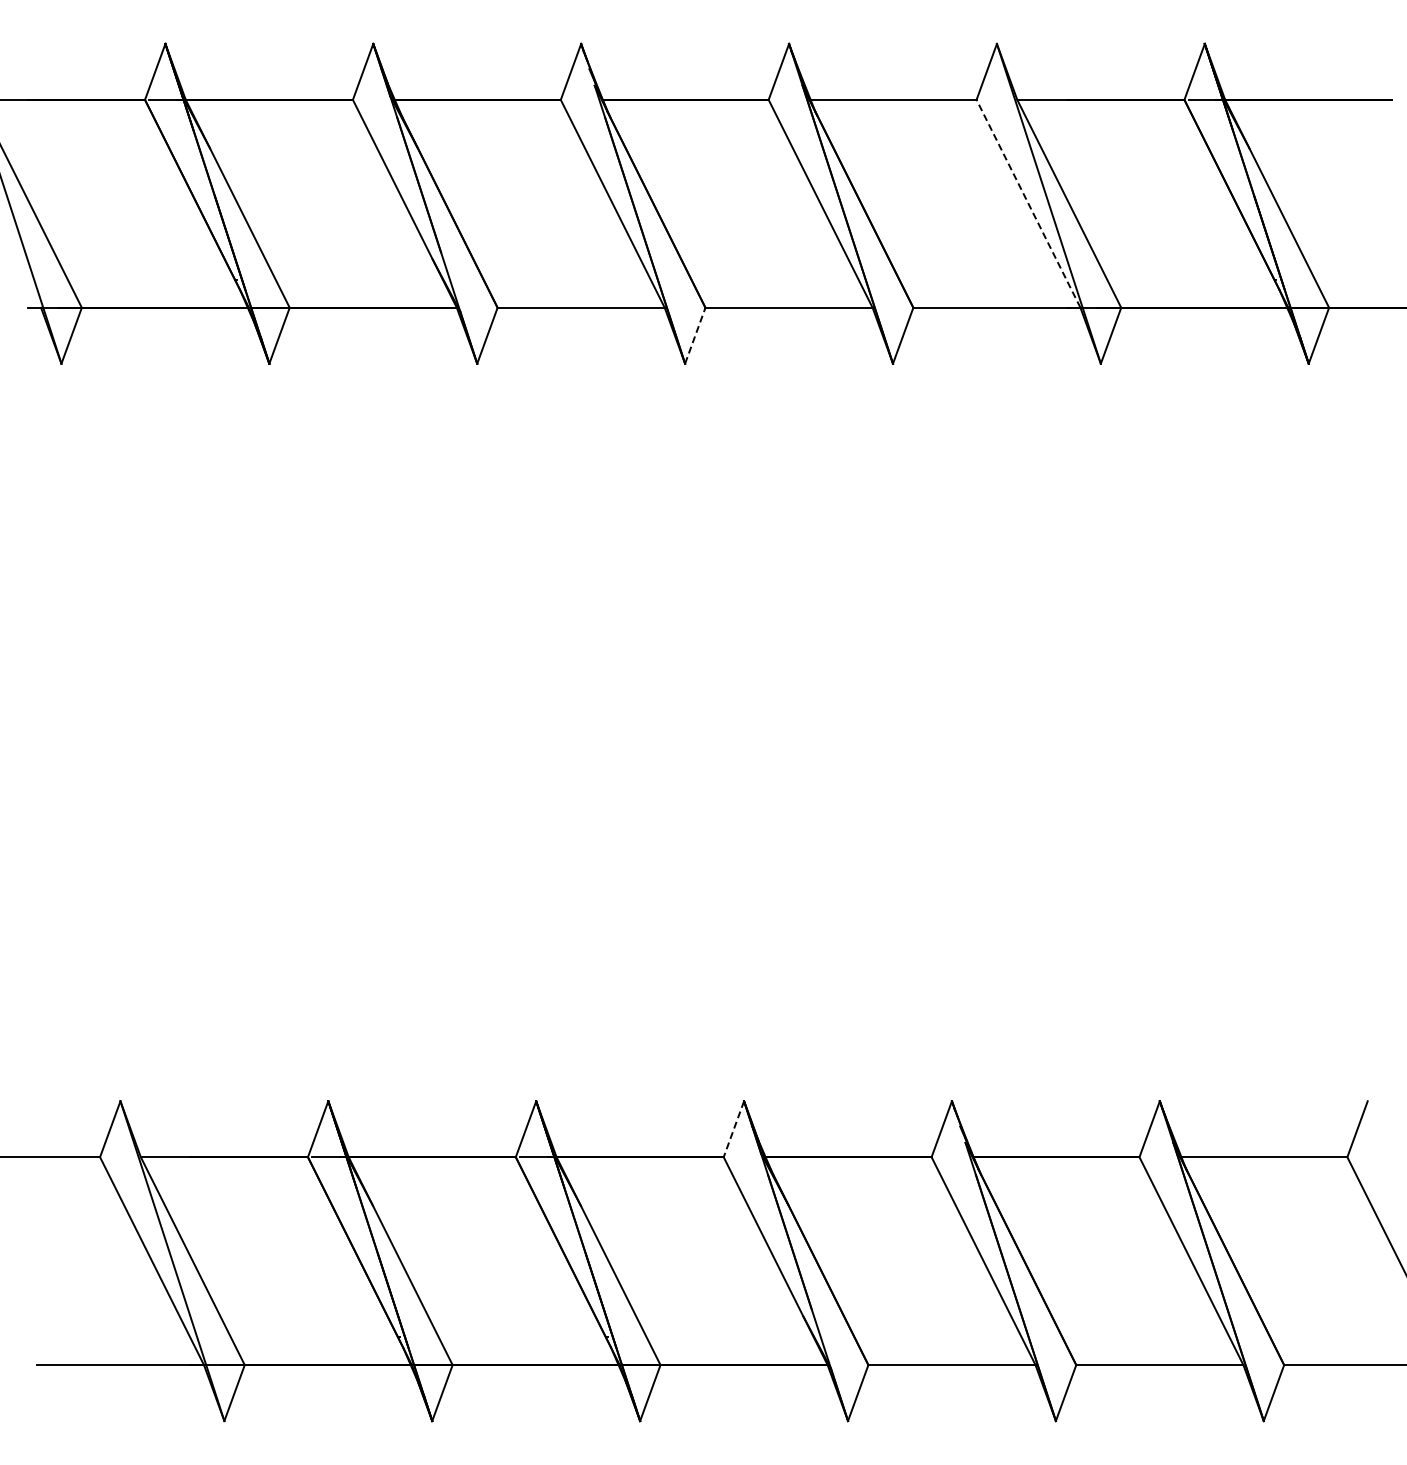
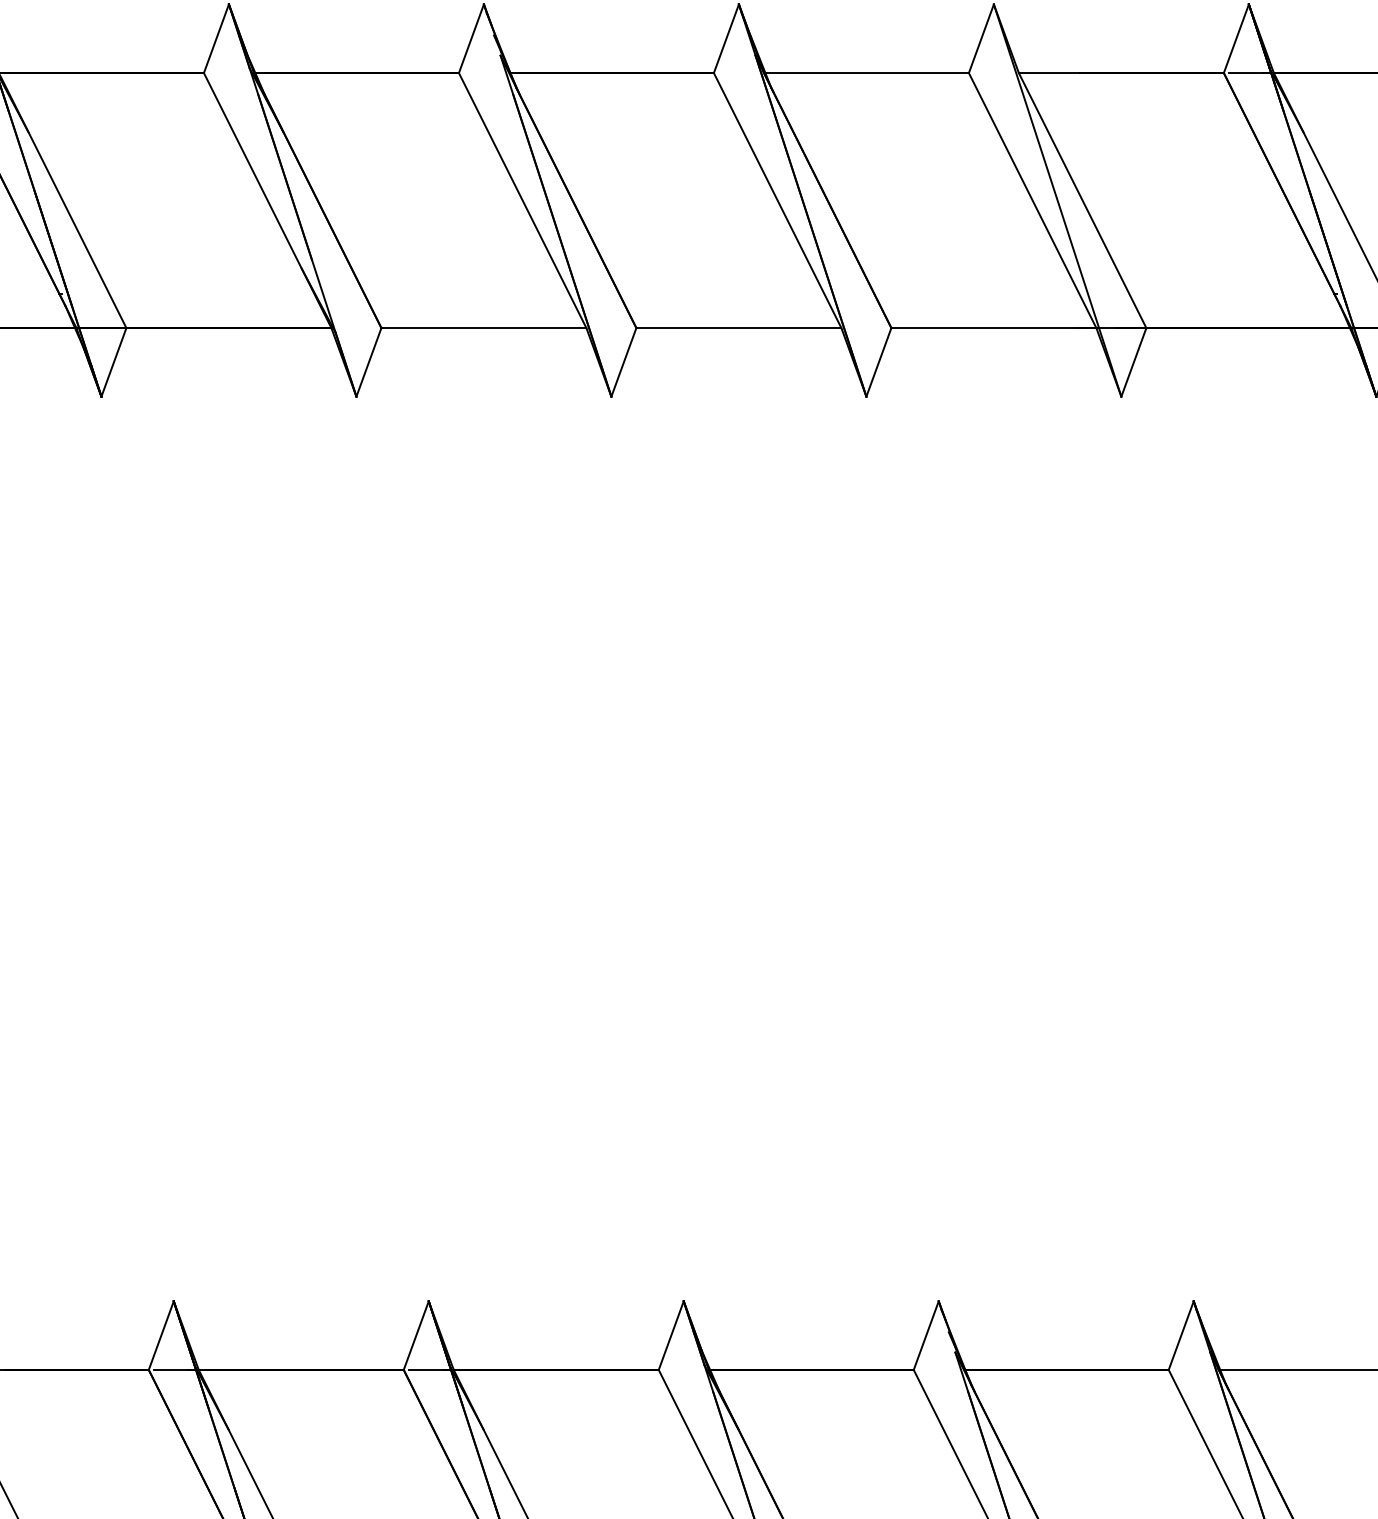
line: (1028, 203) -> (1032, 200), dashed -> solid
line: (695, 335) -> (624, 362), dashed -> solid
line: (733, 1129) -> (670, 1335), dashed -> solid

